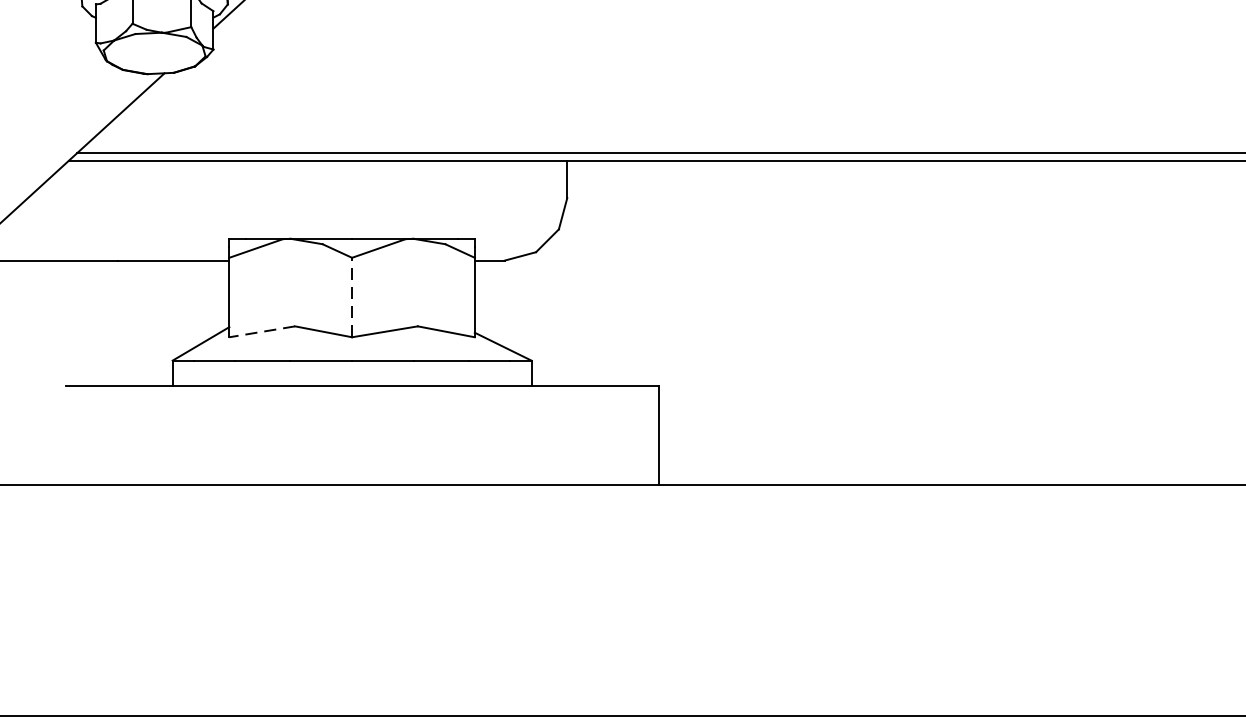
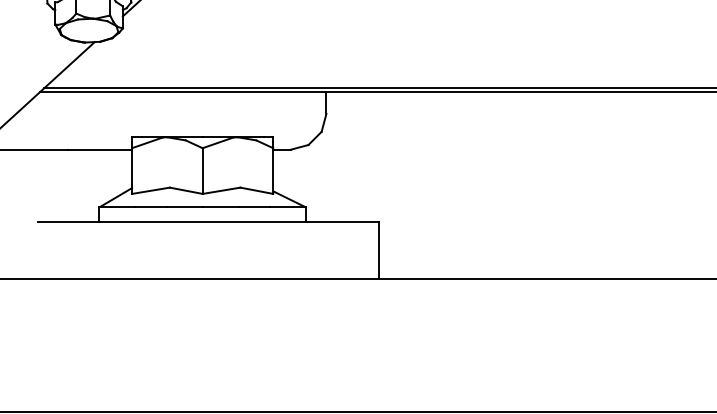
line: (351, 298) -> (202, 171), dashed -> solid
line: (261, 331) -> (150, 190), dashed -> solid

